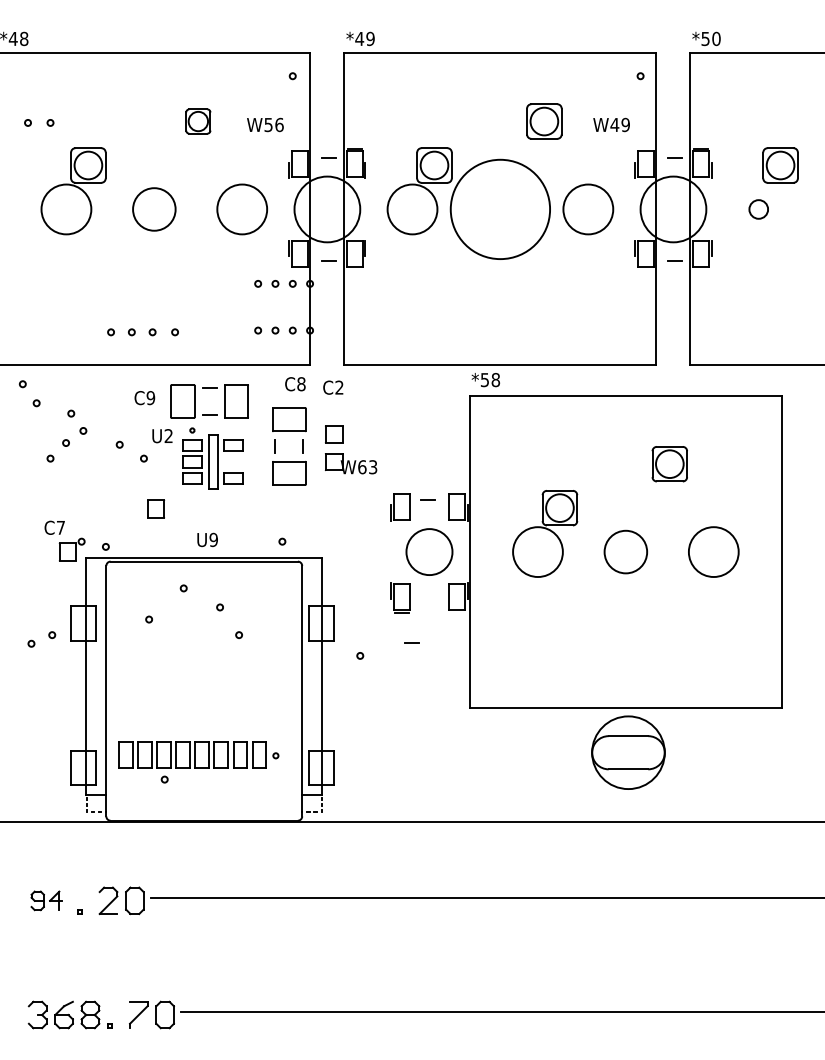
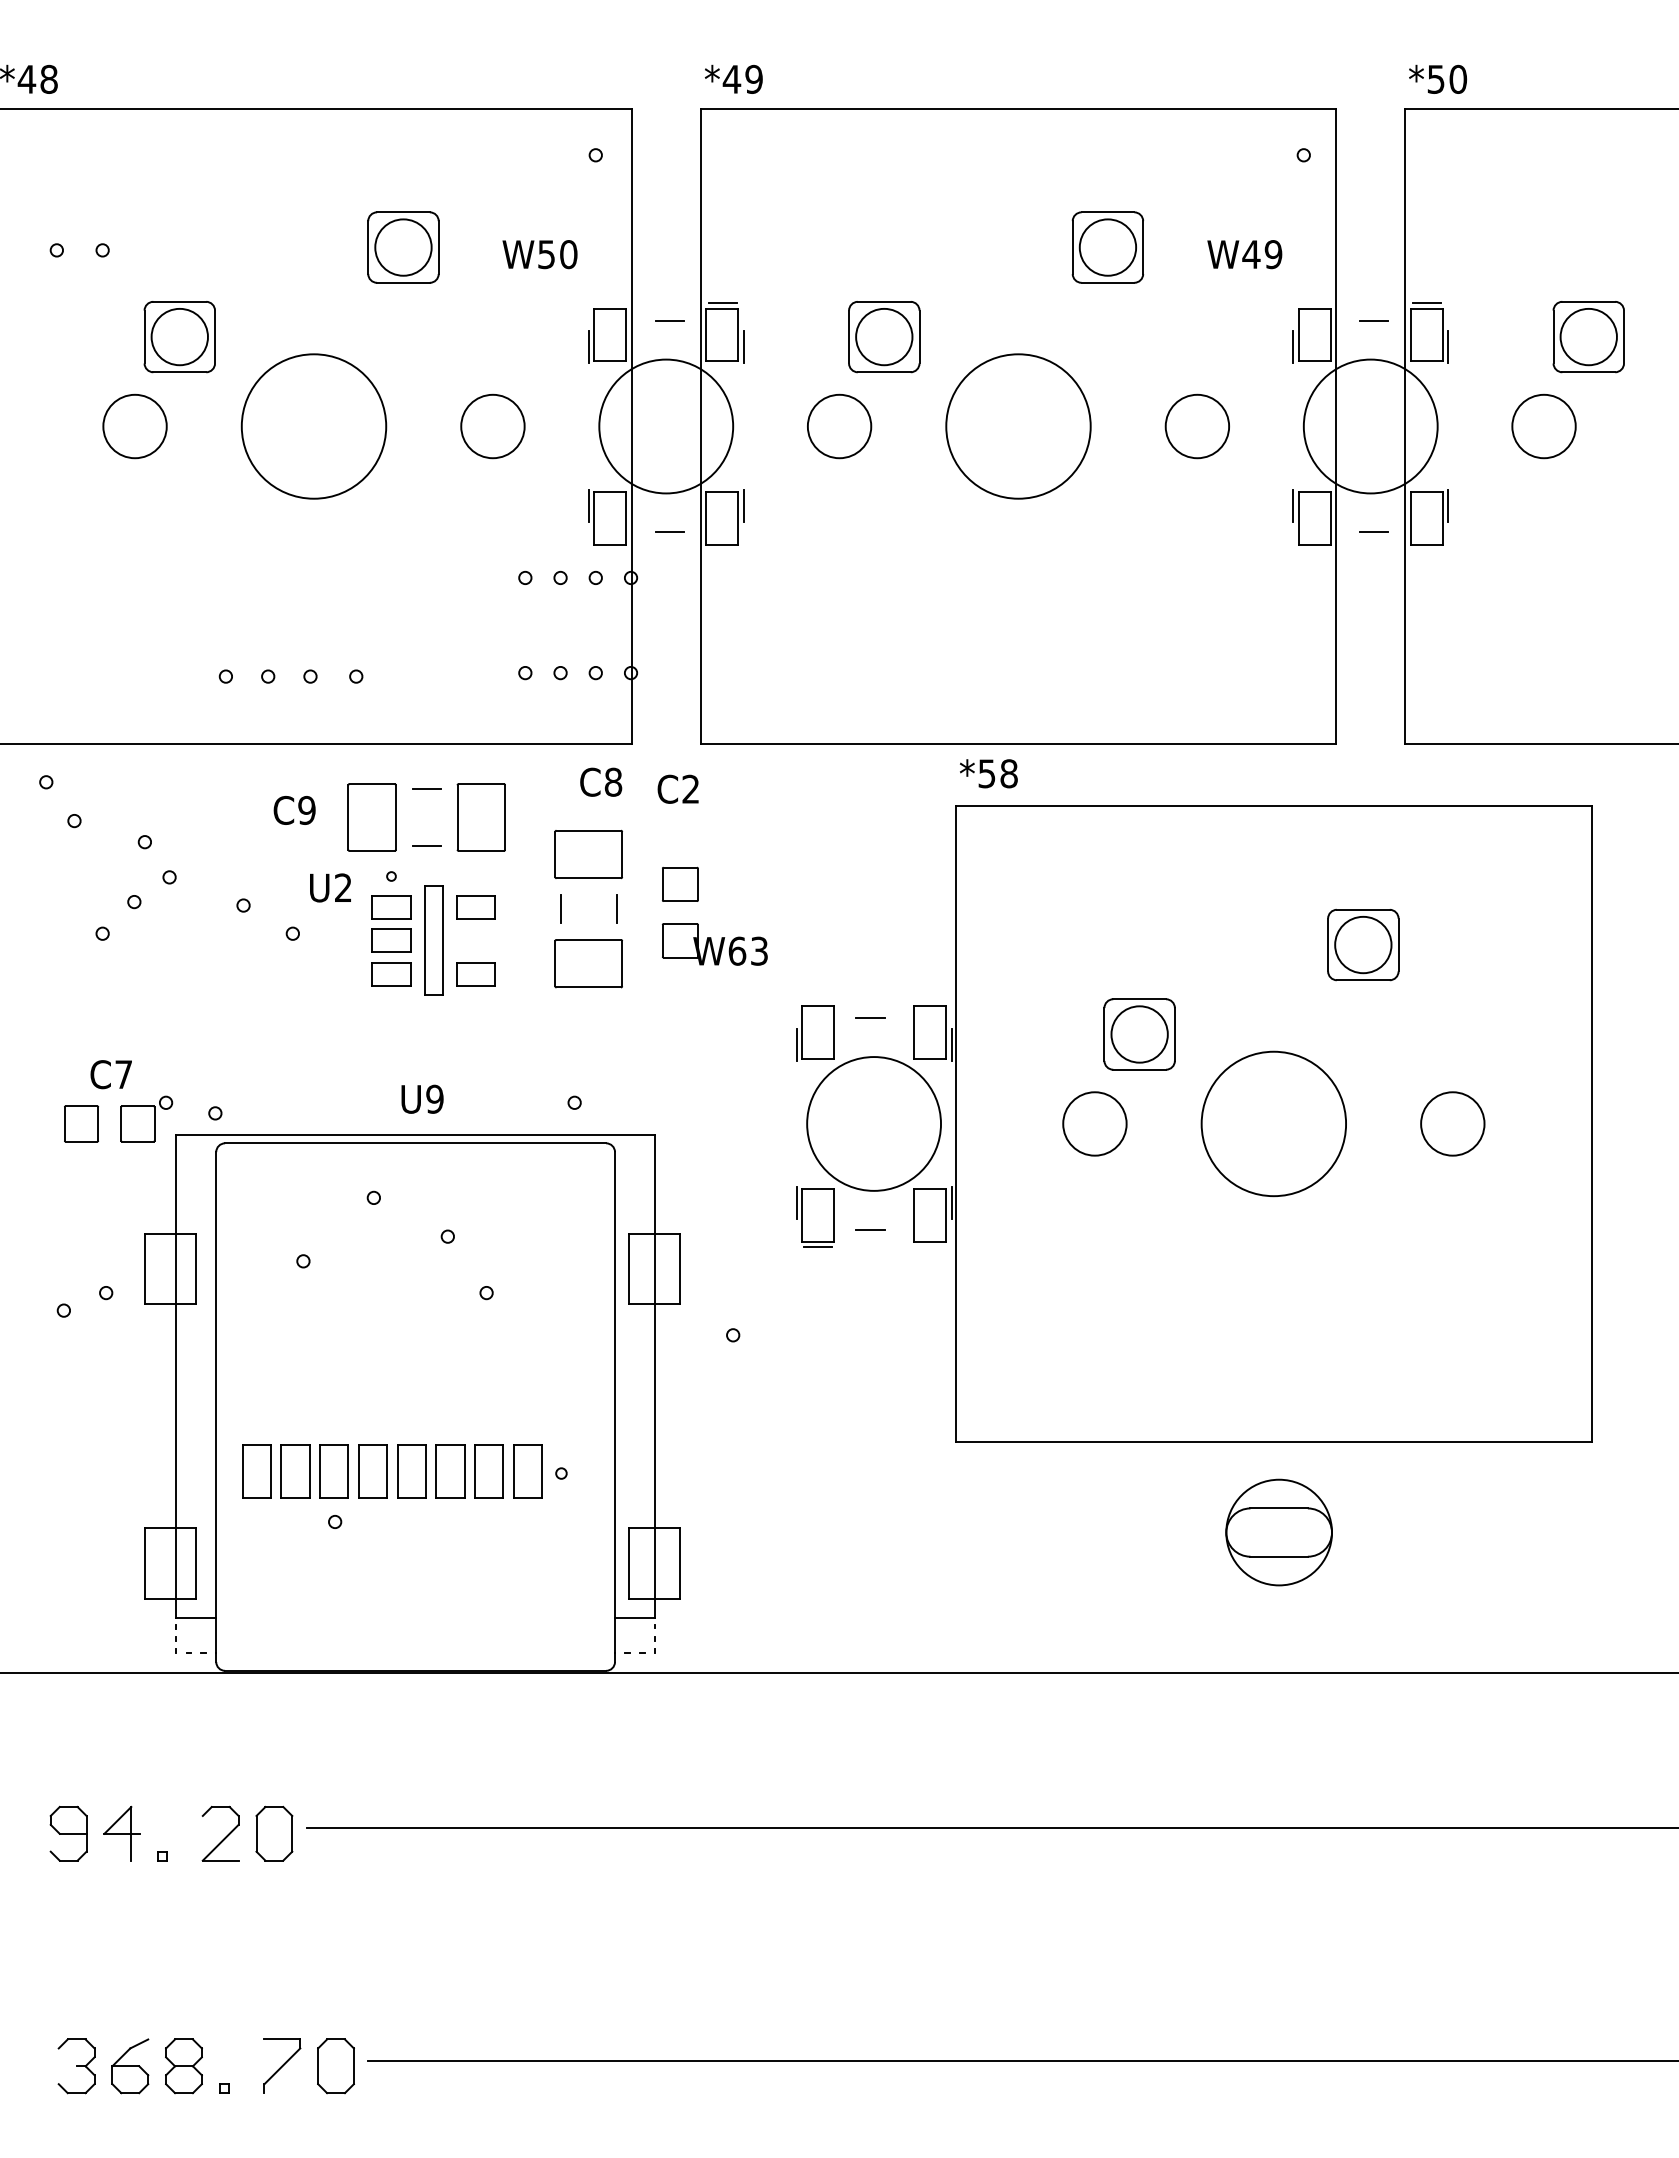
part: (198, 121) -> (403, 247), size x1.43
text: (279, 124) -> (568, 253), W56 -> W50
circle: (66, 209) -> (135, 426), size x0.62
circle: (153, 209) -> (312, 426), size x1.67
circle: (241, 209) -> (491, 426), size x0.62
circle: (412, 209) -> (839, 426), size x0.62
circle: (499, 209) -> (1016, 426), size x0.71
circle: (587, 209) -> (1195, 426), size x0.62
circle: (758, 209) -> (1543, 426), size x1.67
part: (156, 508) -> (82, 1122), moved
circle: (429, 551) -> (874, 1122), size x1.43
circle: (537, 551) -> (1093, 1122), size x0.62
circle: (625, 551) -> (1273, 1122), size x1.67
circle: (713, 551) -> (1452, 1122), size x0.62
line: (411, 642) -> (870, 1228), moved
part: (628, 752) -> (1279, 1531), size x0.71
part: (198, 762) -> (403, 1487), moved
part: (46, 900) -> (94, 1833), size x1.43

